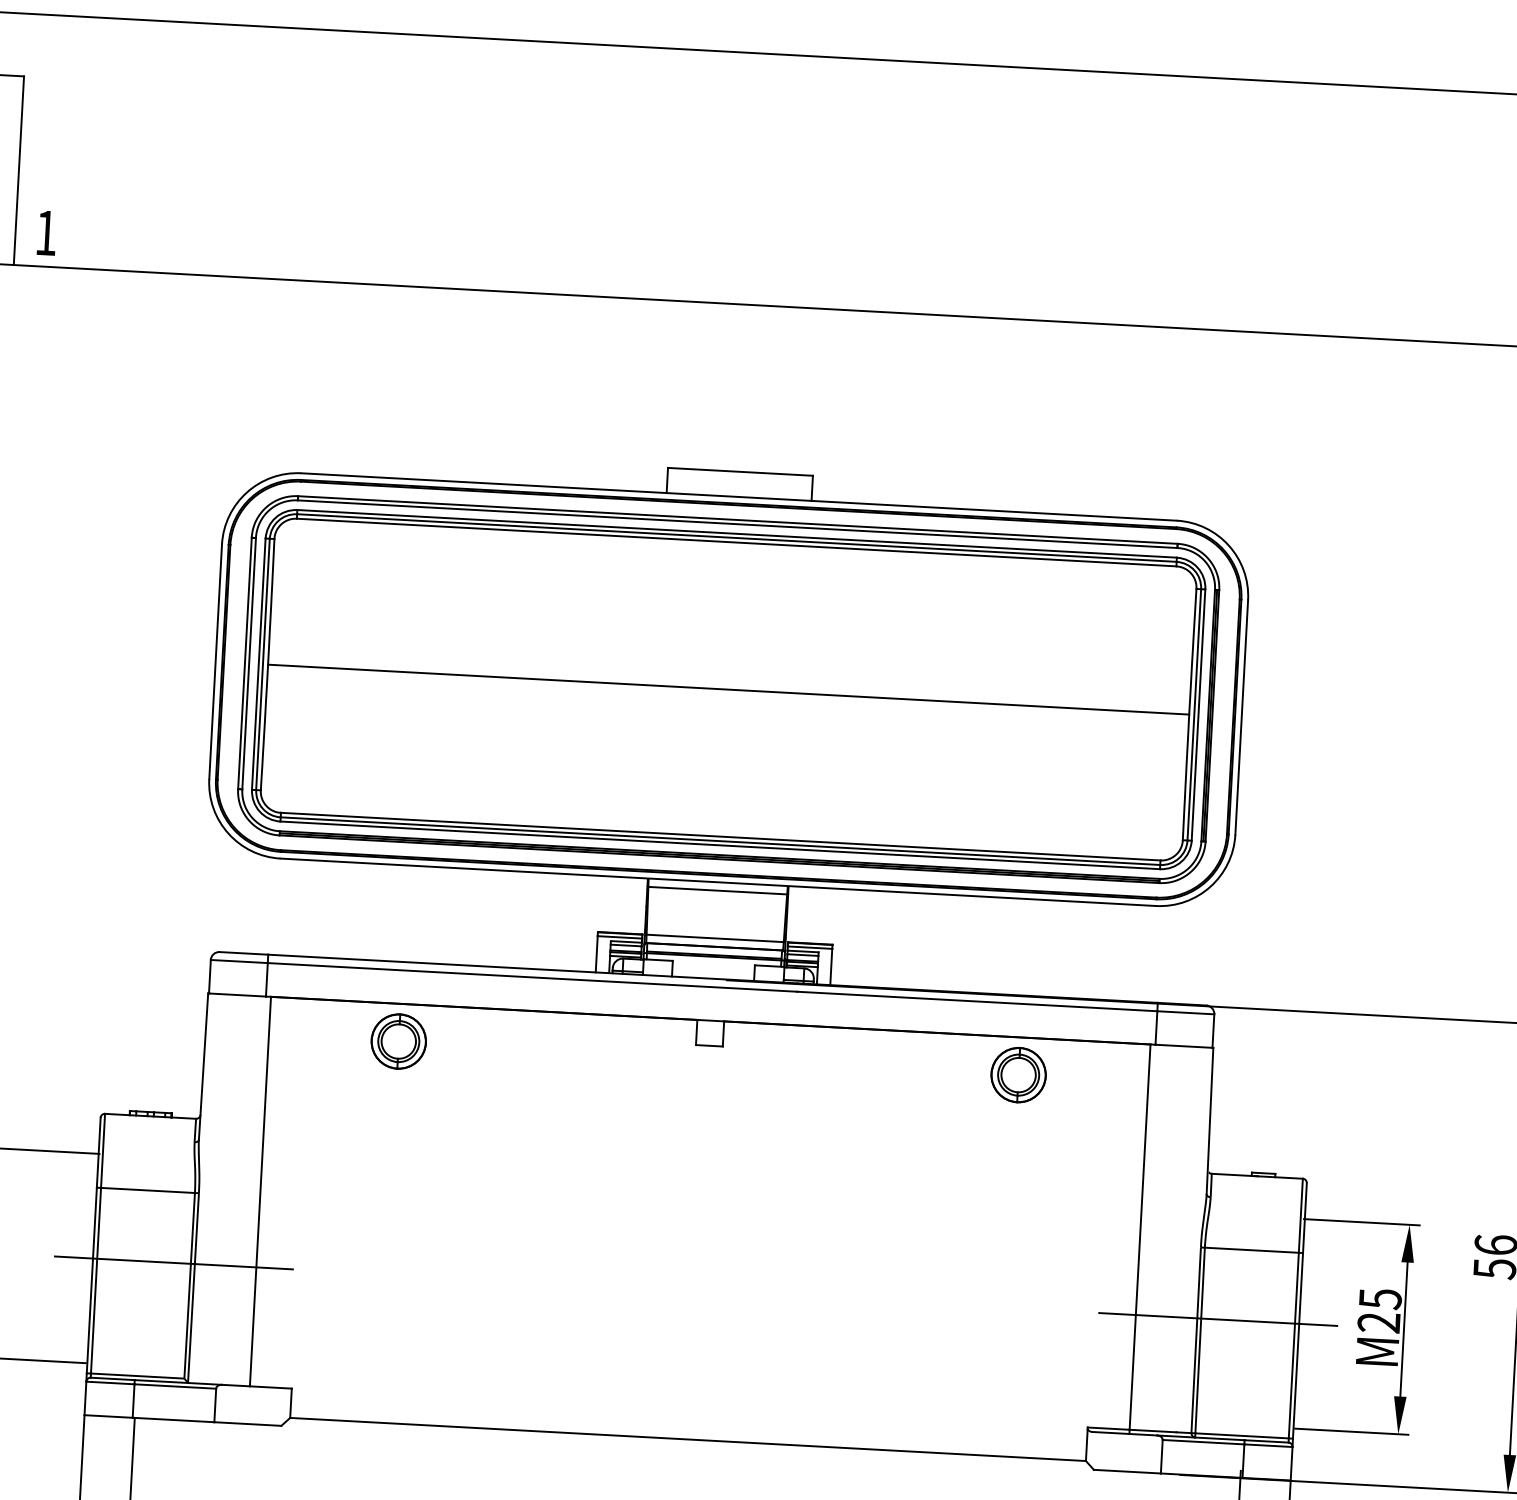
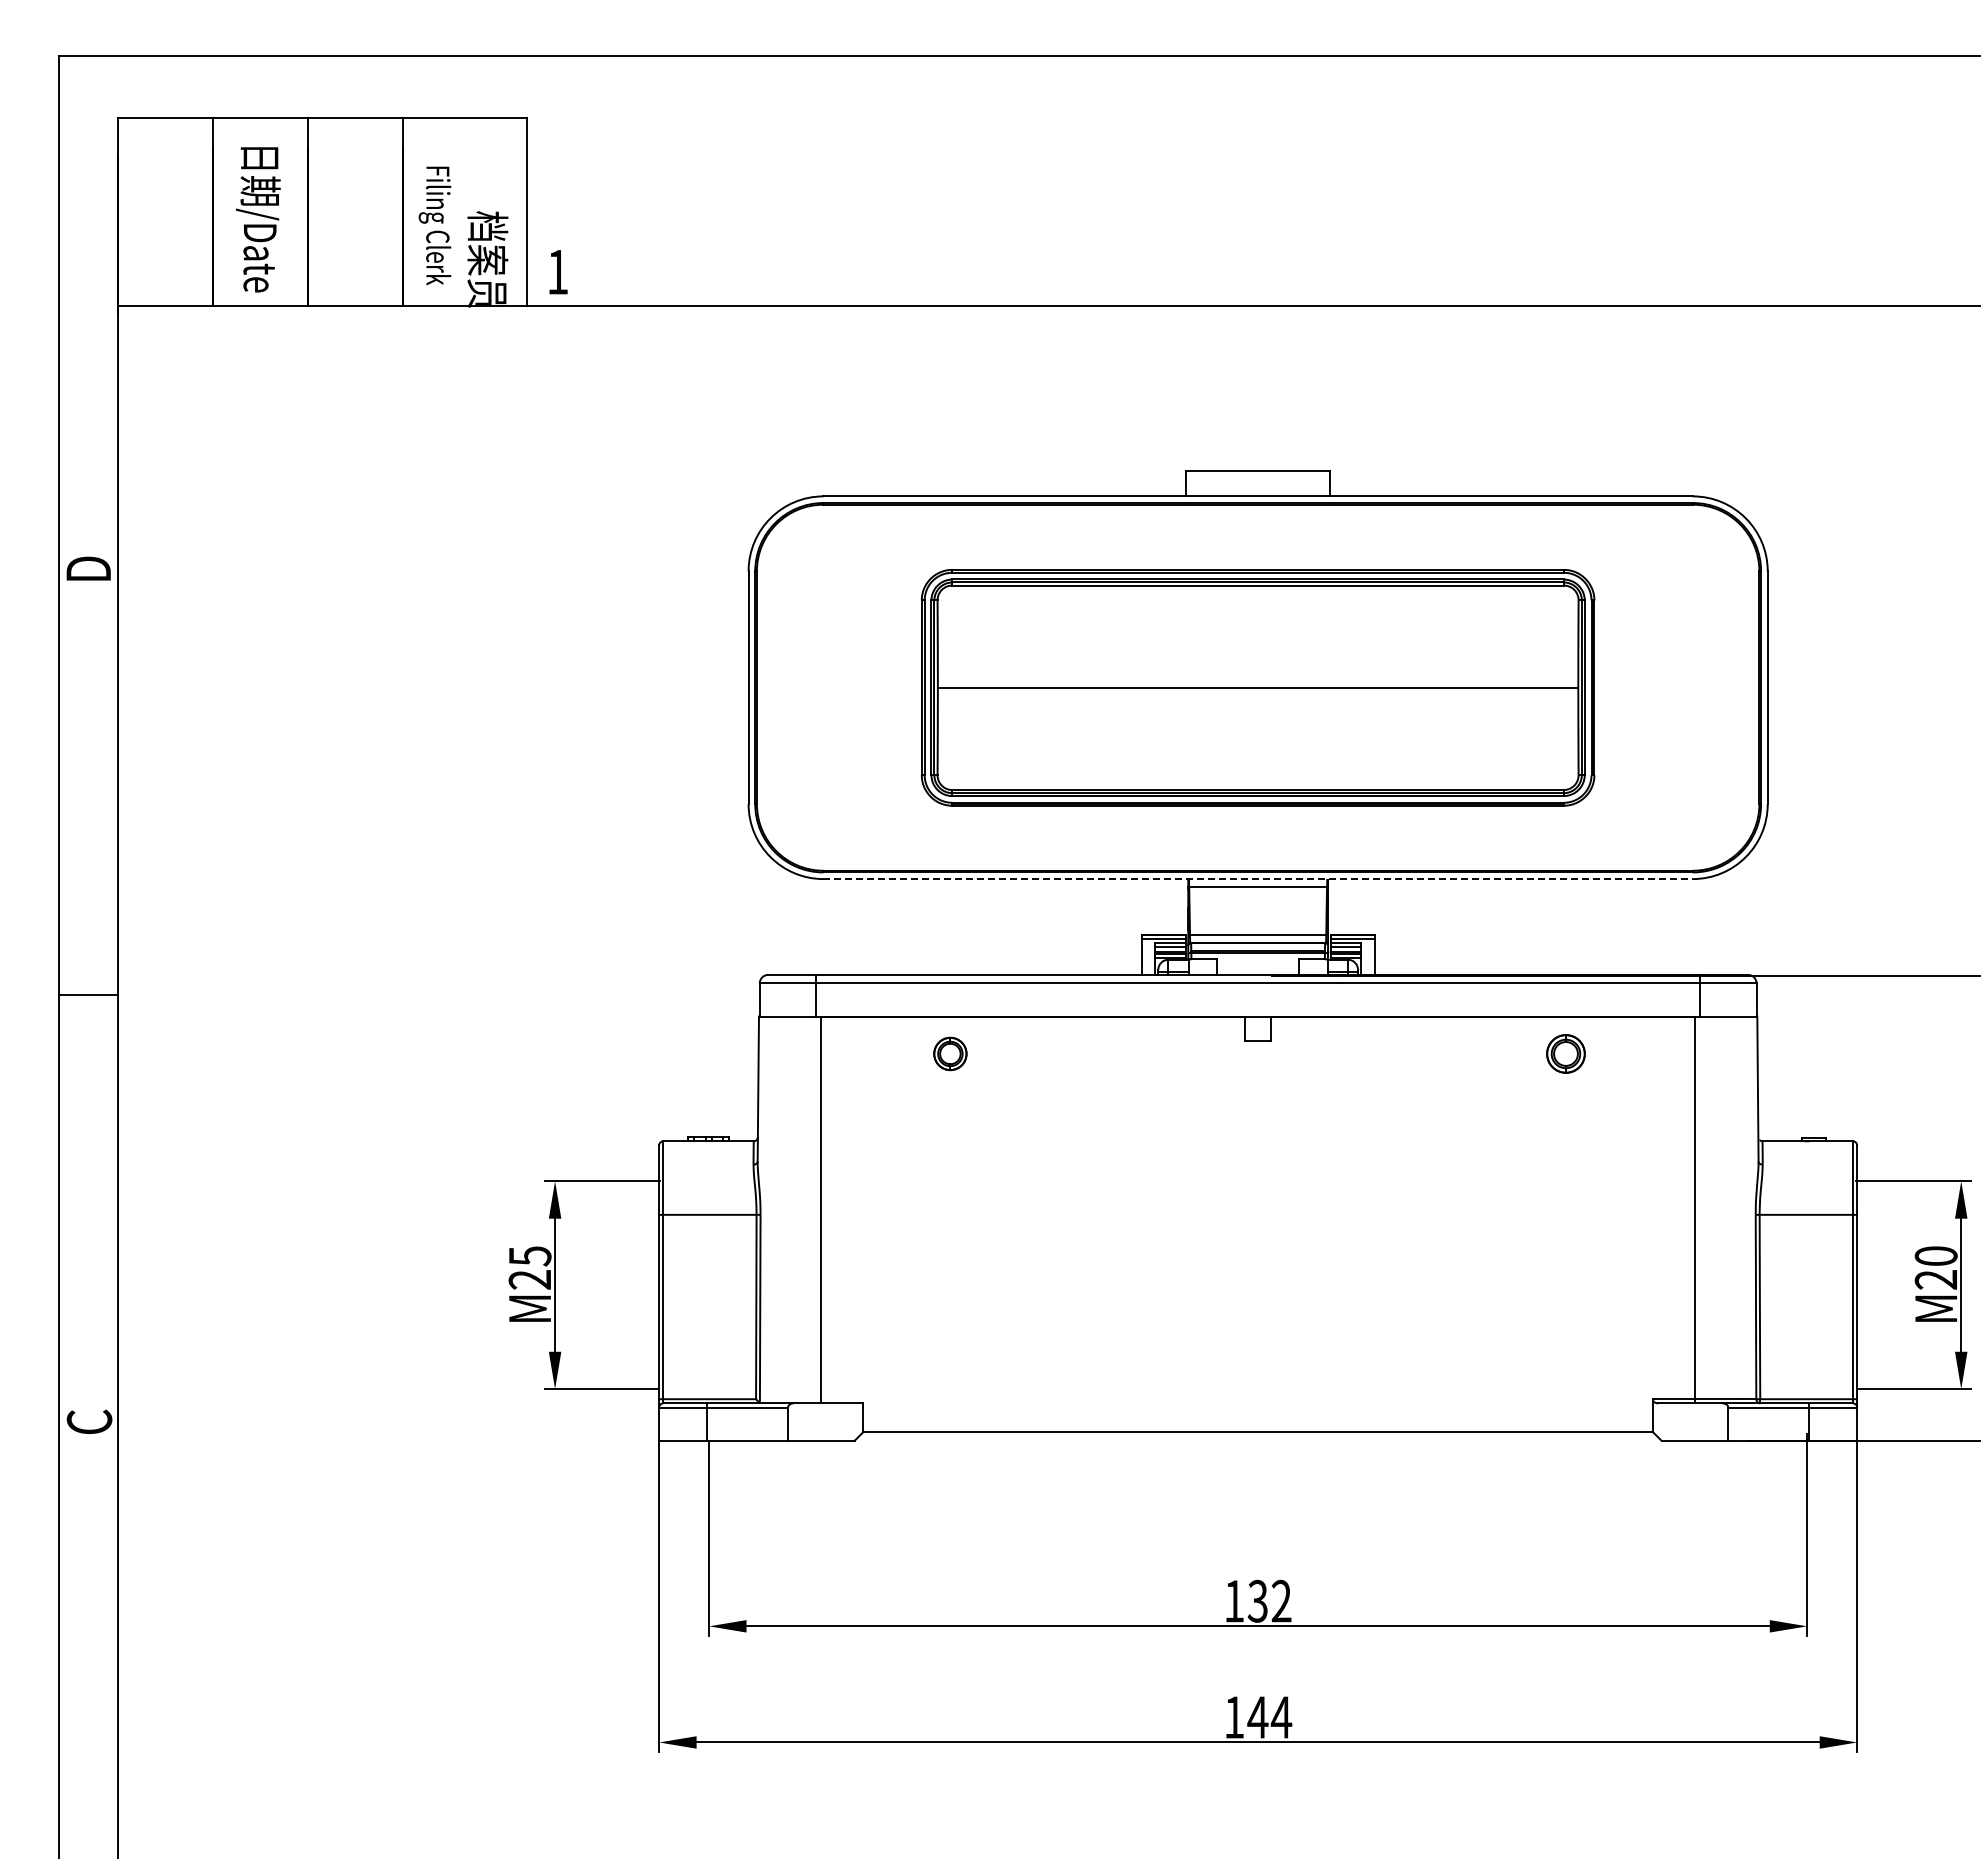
part: (728, 689) -> (1257, 687), size x0.7
line: (718, 882) -> (1258, 879), solid -> dashed
part: (398, 1041) -> (950, 1053), size x0.6
part: (1018, 1074) -> (1565, 1053), size x0.7
line: (173, 1263) -> (739, 1285), removed
text: (1379, 1299) -> (1935, 1256), M25 -> M20
line: (1217, 1319) -> (1776, 1285), removed

